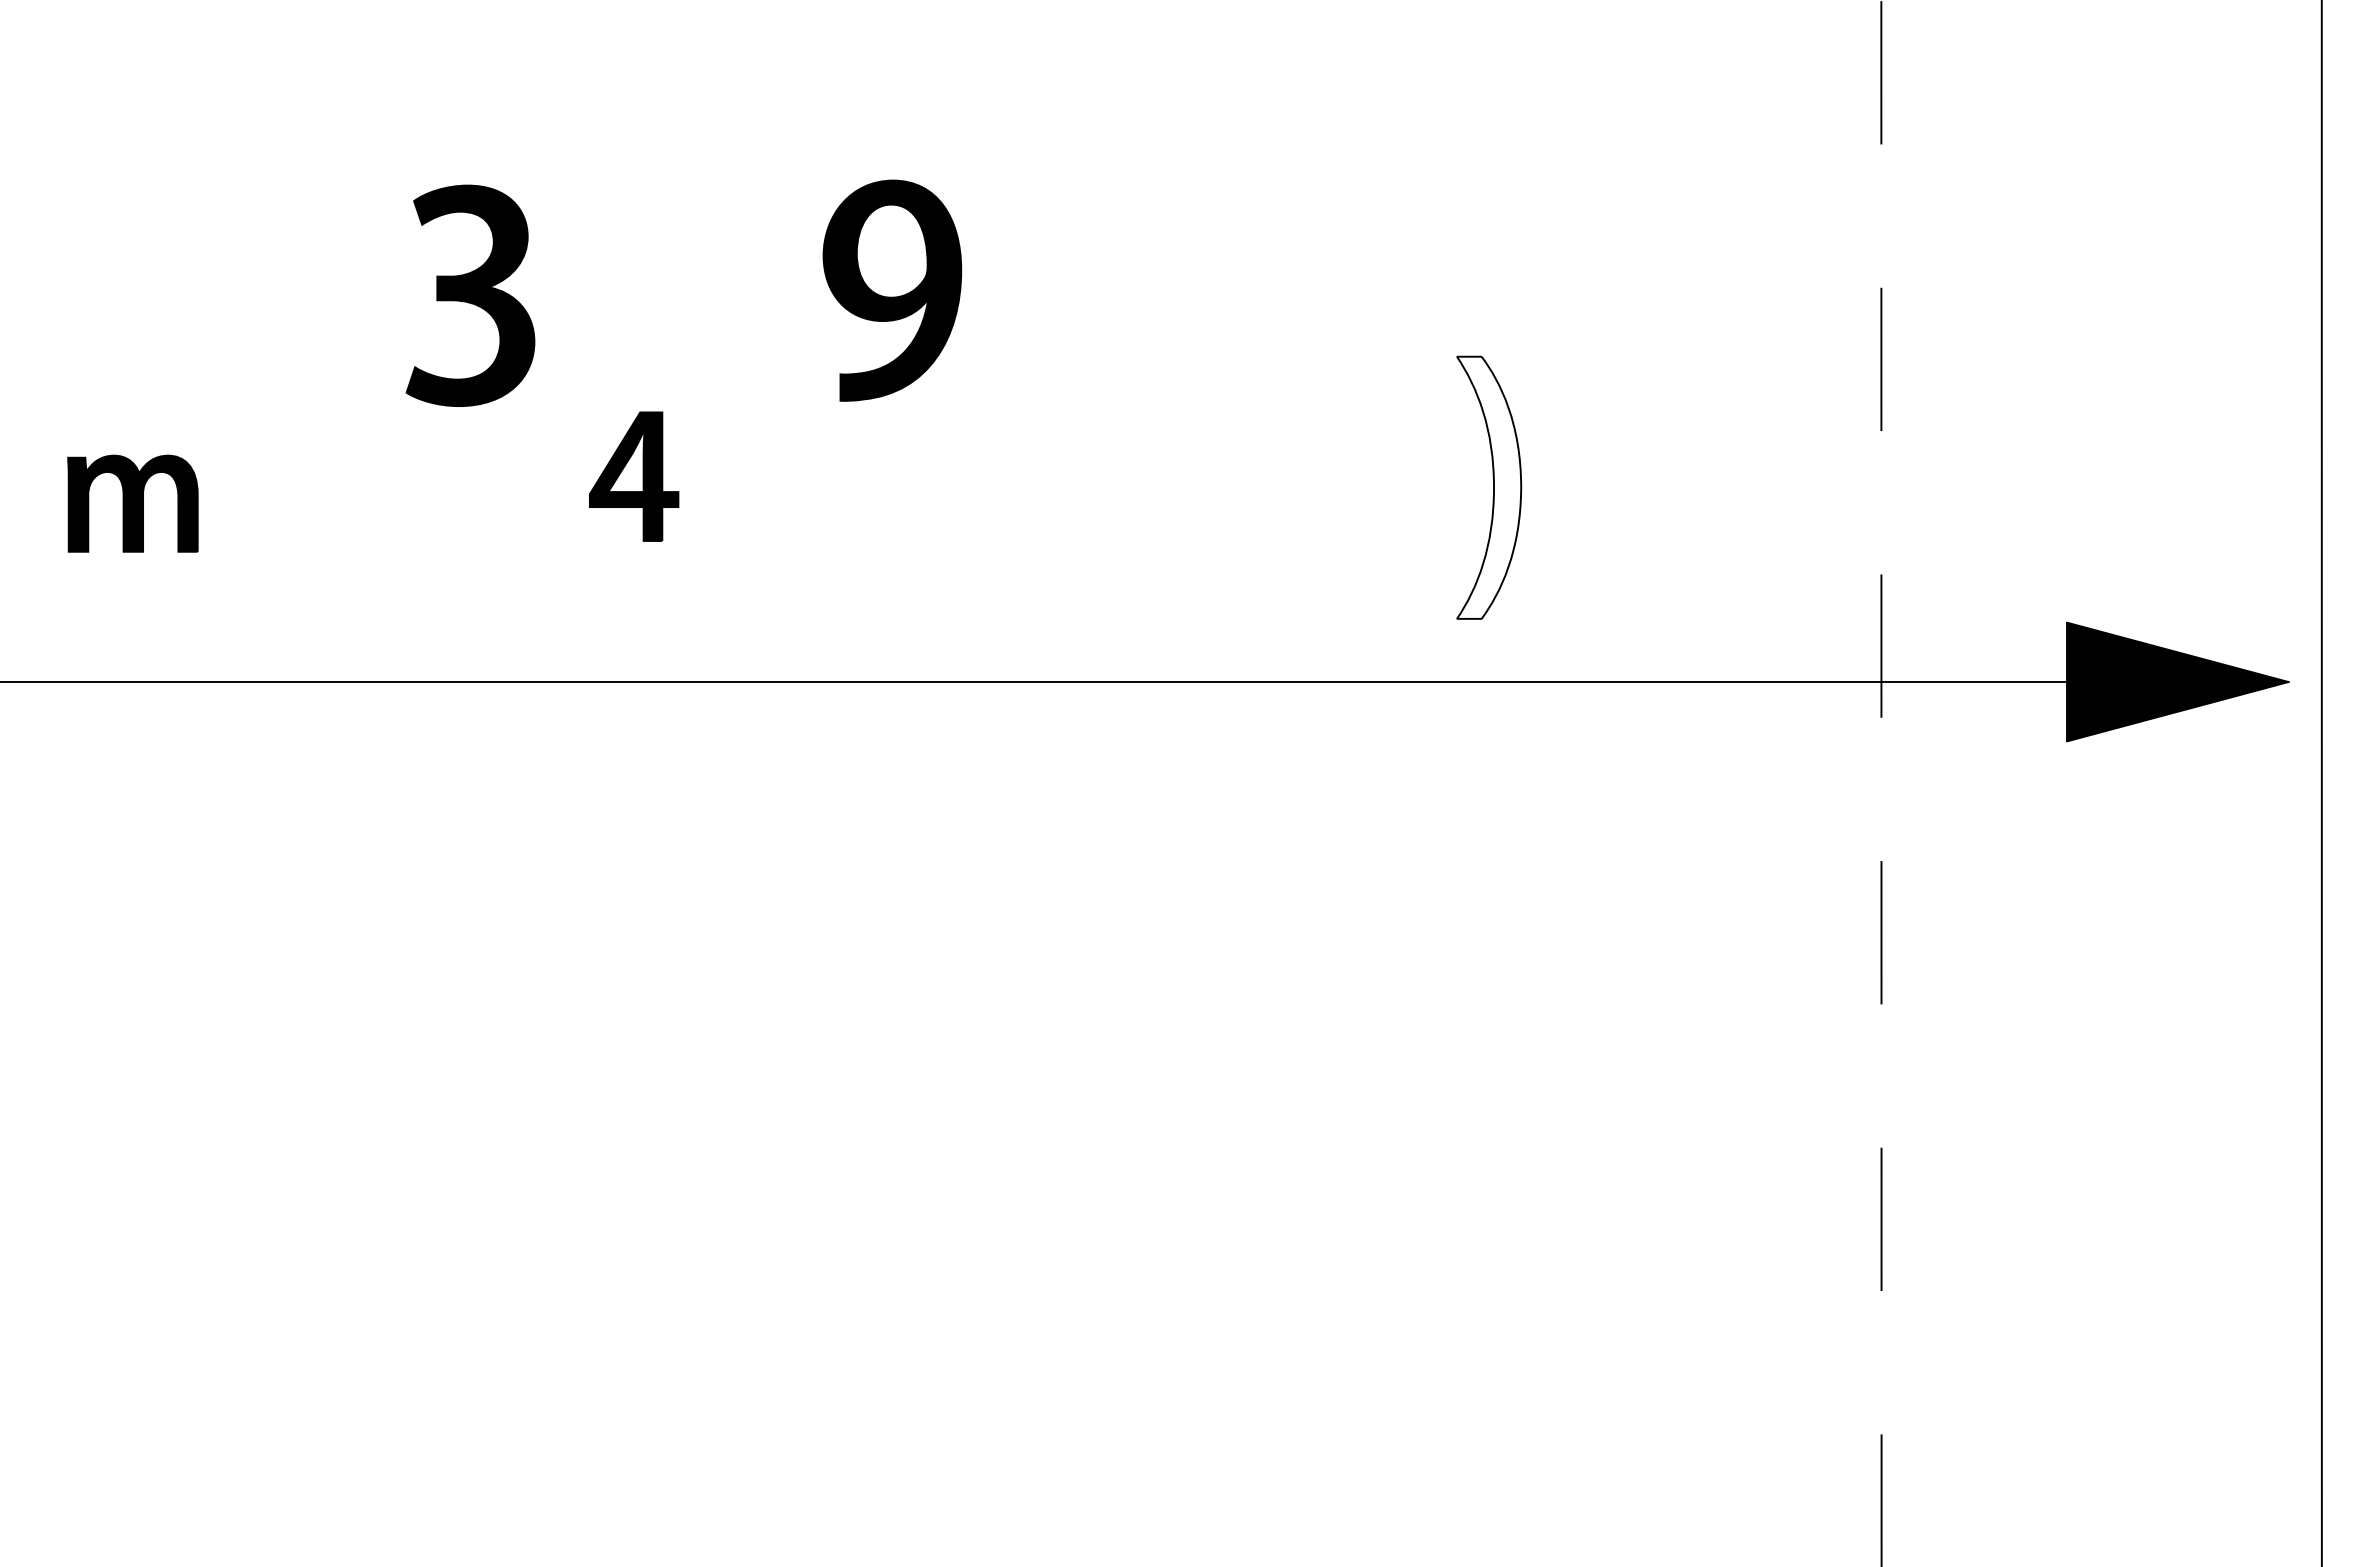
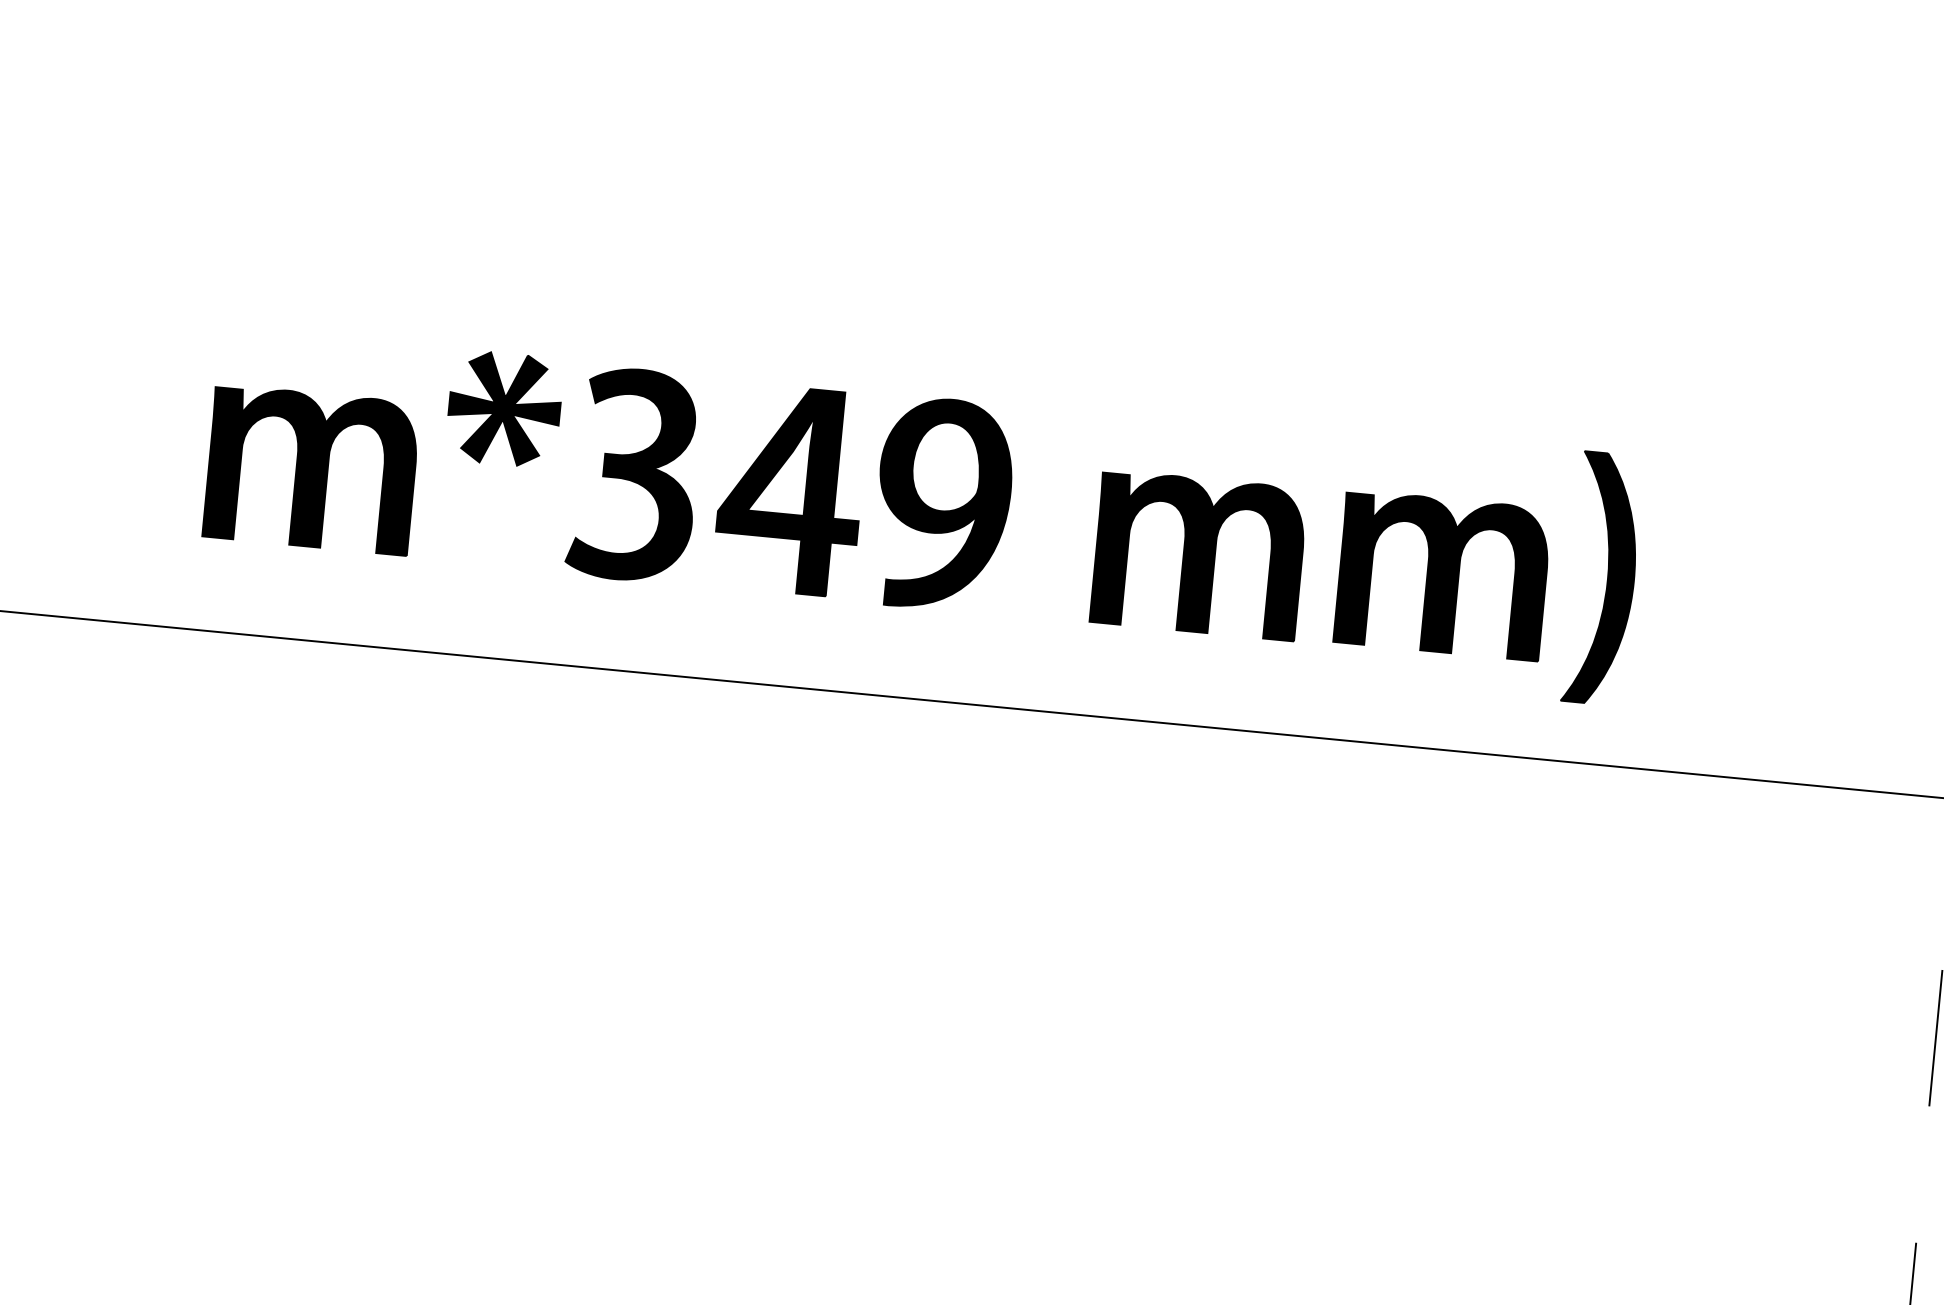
part: (892, 290) -> (943, 504), moved
part: (470, 295) -> (635, 474), moved
part: (327, 421) -> (504, 409), added
part: (633, 476) -> (790, 489), size x1.67
fill: (1488, 487) -> (1602, 578), added
part: (1321, 500) -> (1442, 575), added
part: (132, 503) -> (311, 469), size x1.67
part: (1065, 503) -> (1198, 554), added

